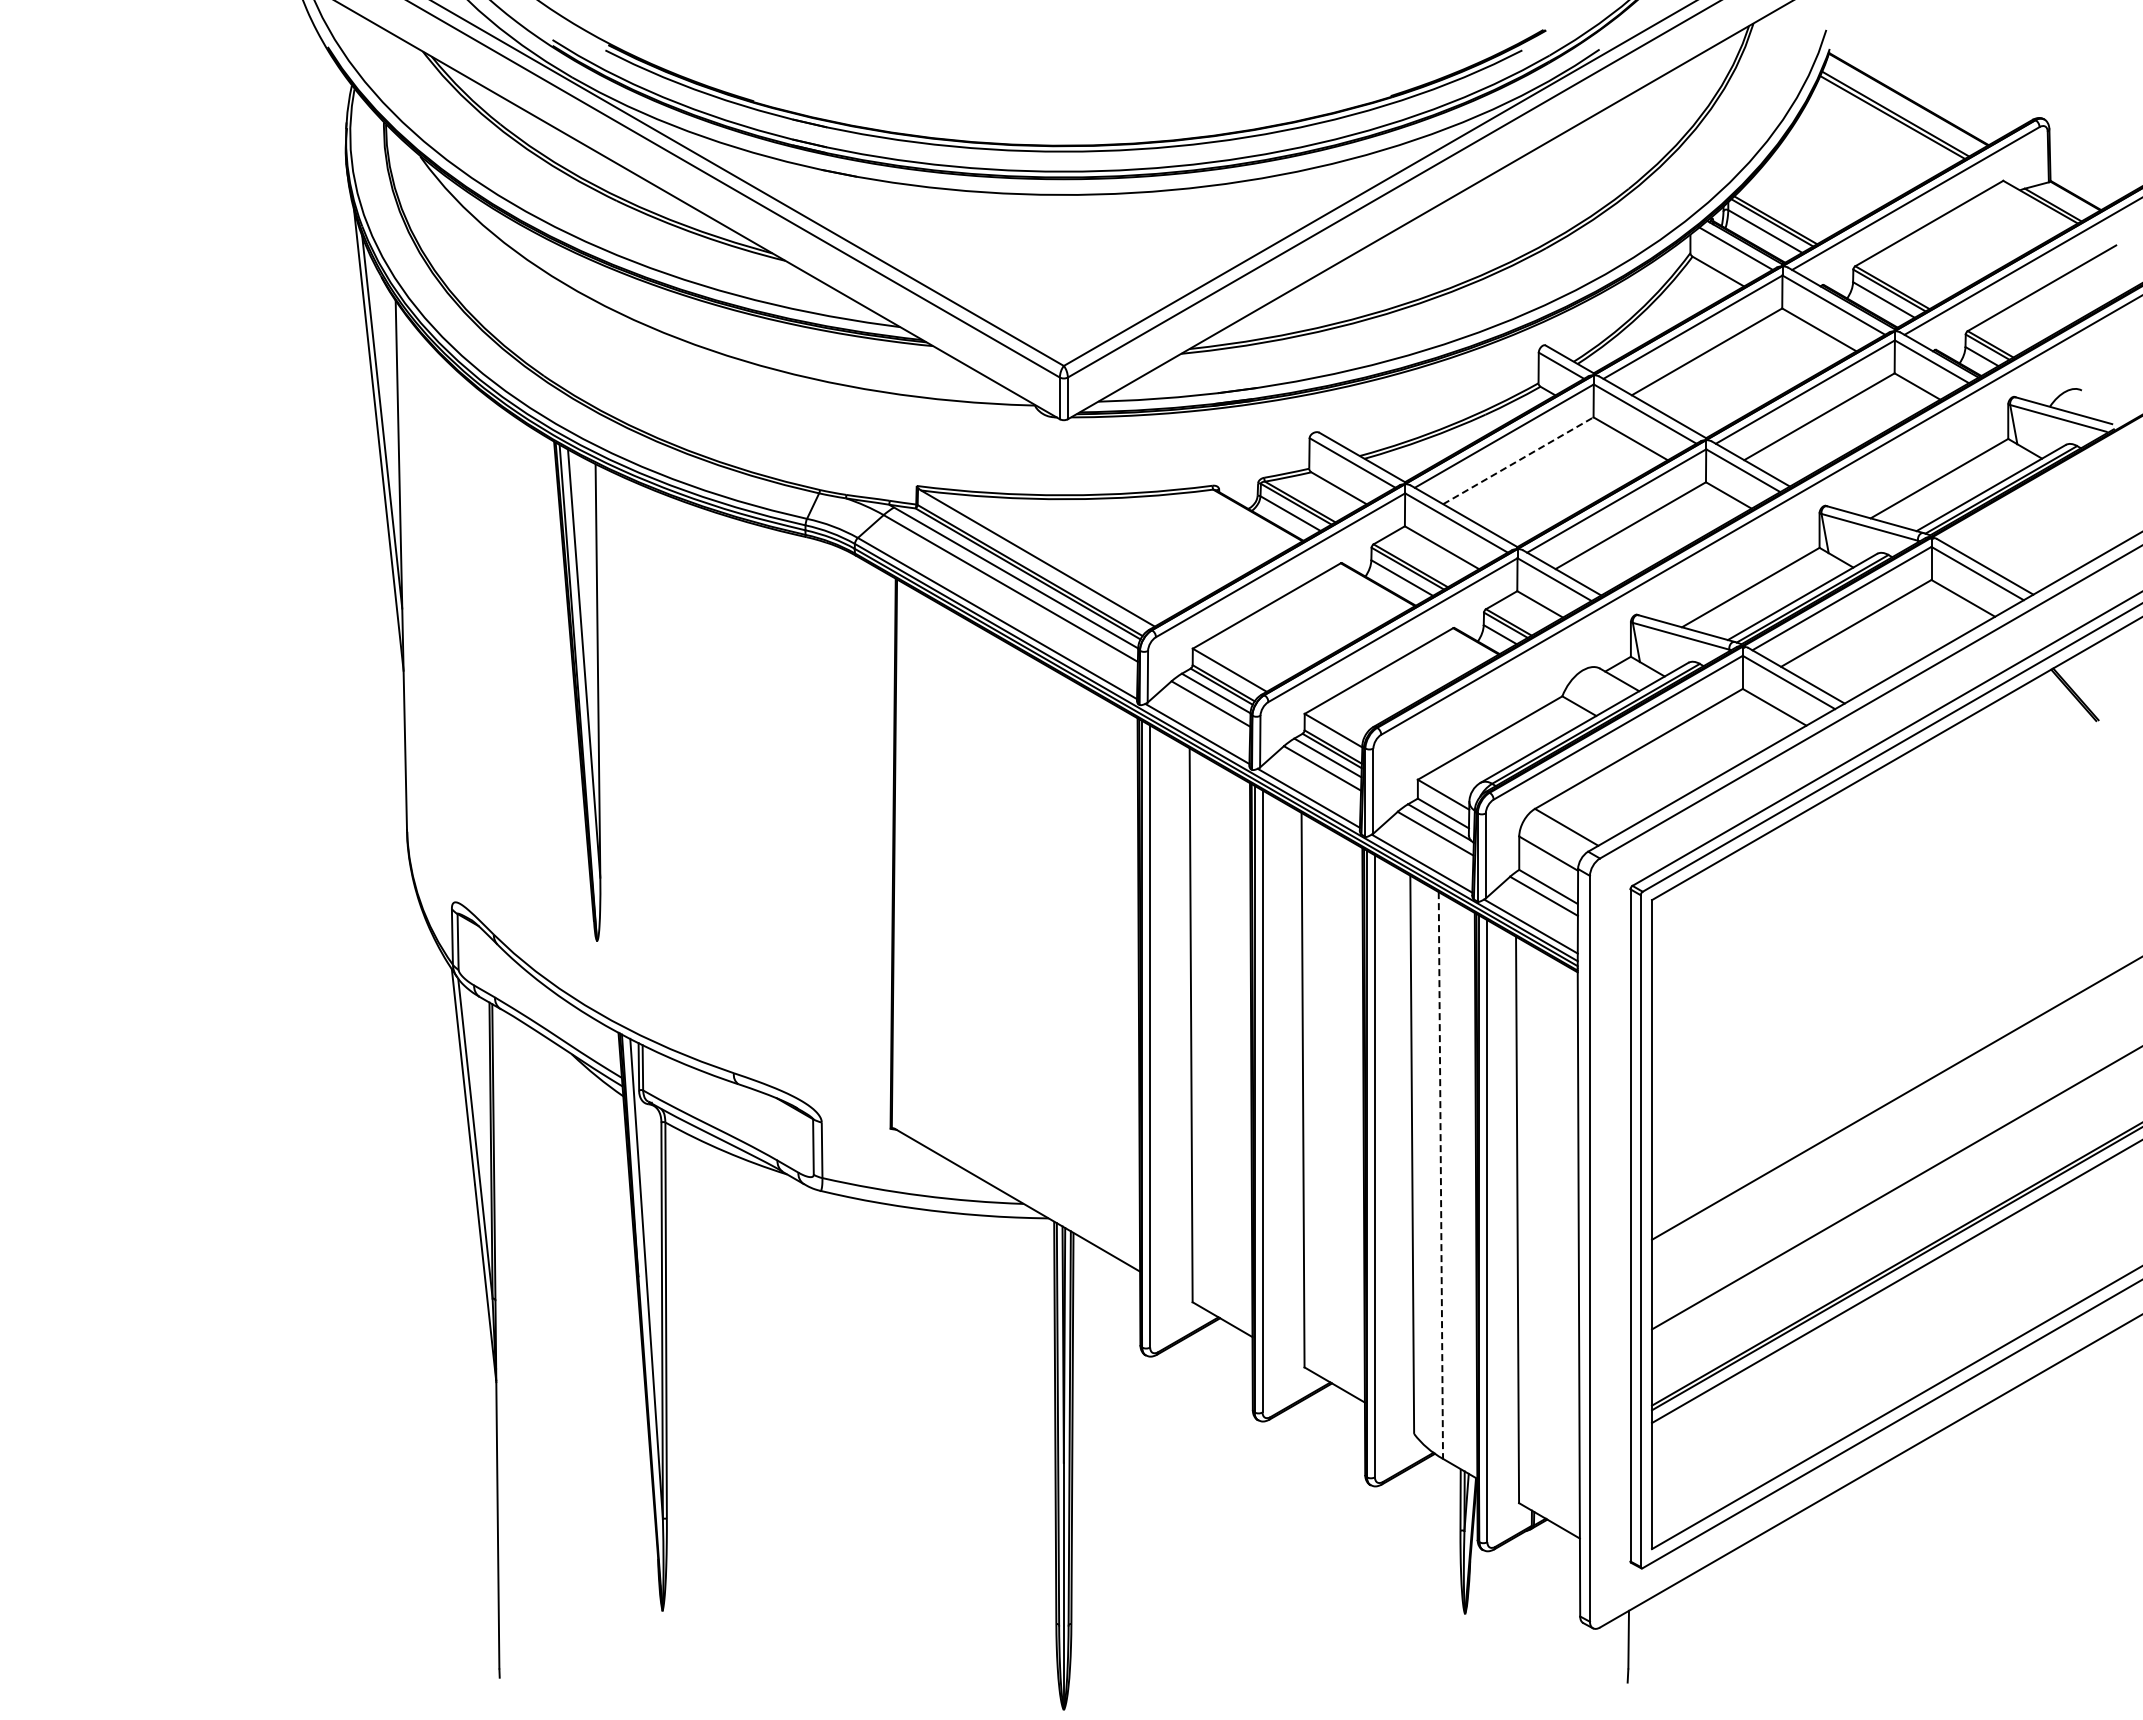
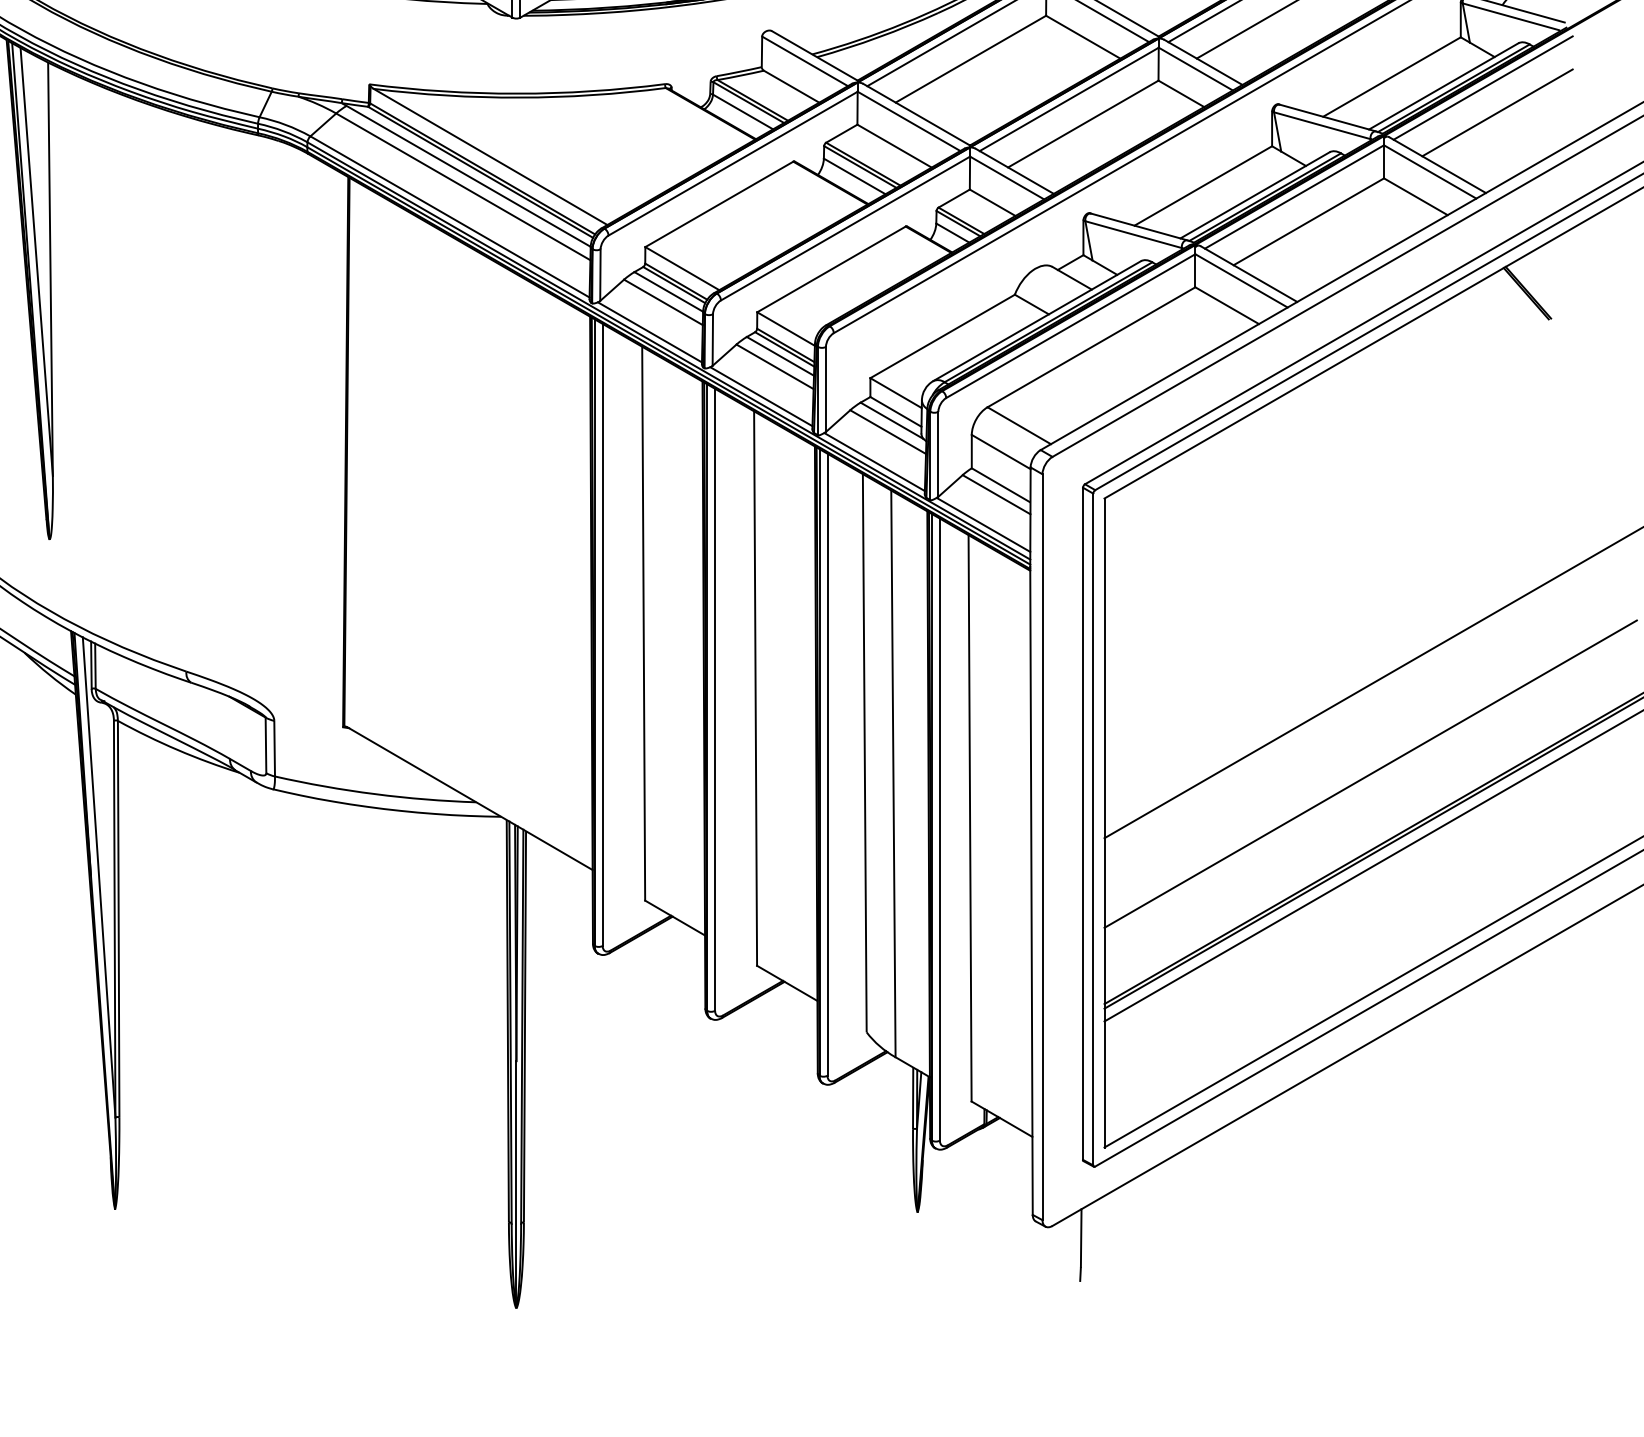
line: (1518, 460) -> (971, 58), dashed -> solid
line: (2030, 489) -> (1483, 87), added
line: (2044, 514) -> (1497, 112), added
line: (1440, 1176) -> (893, 774), dashed -> solid

